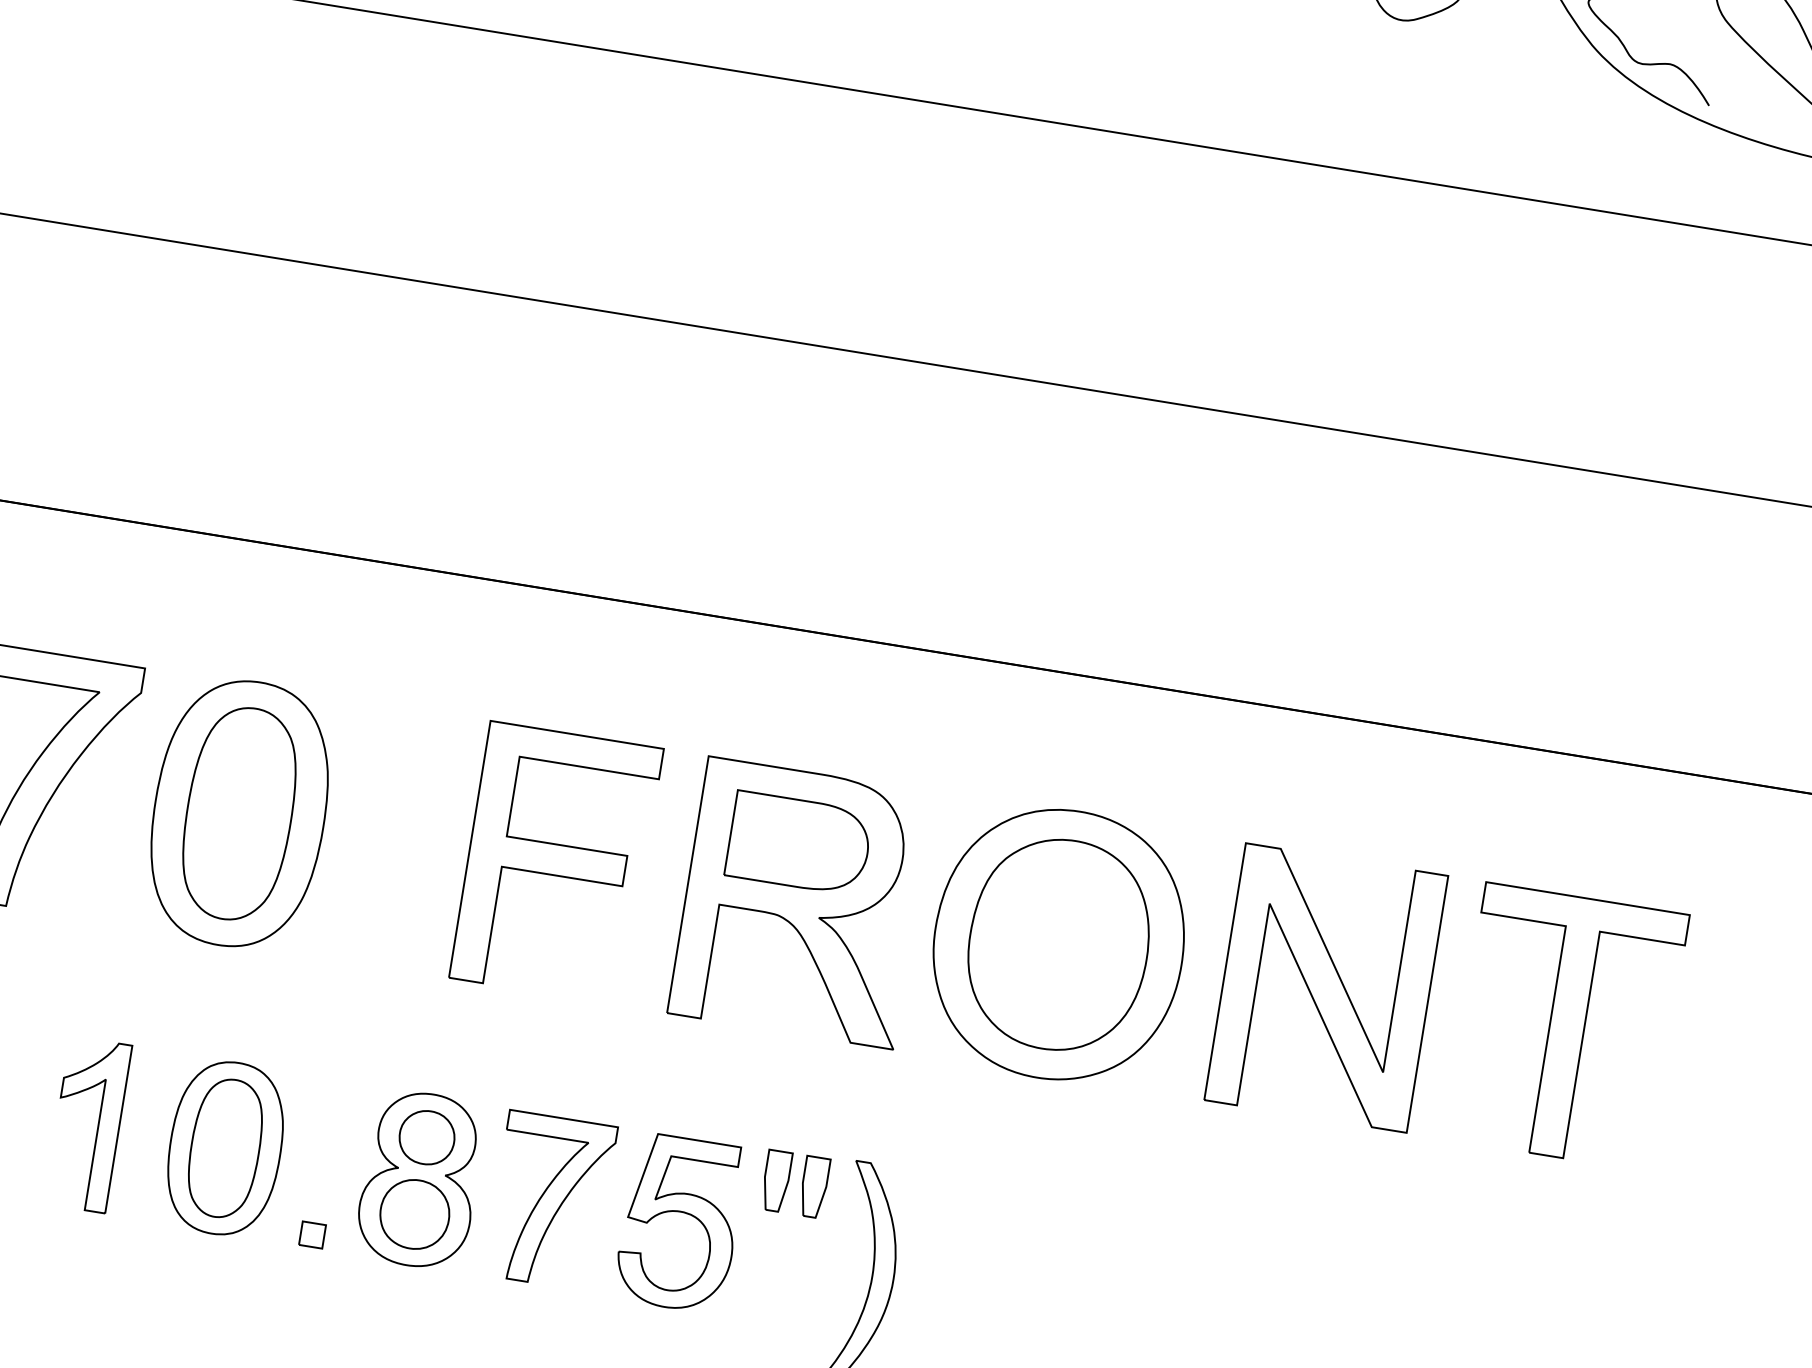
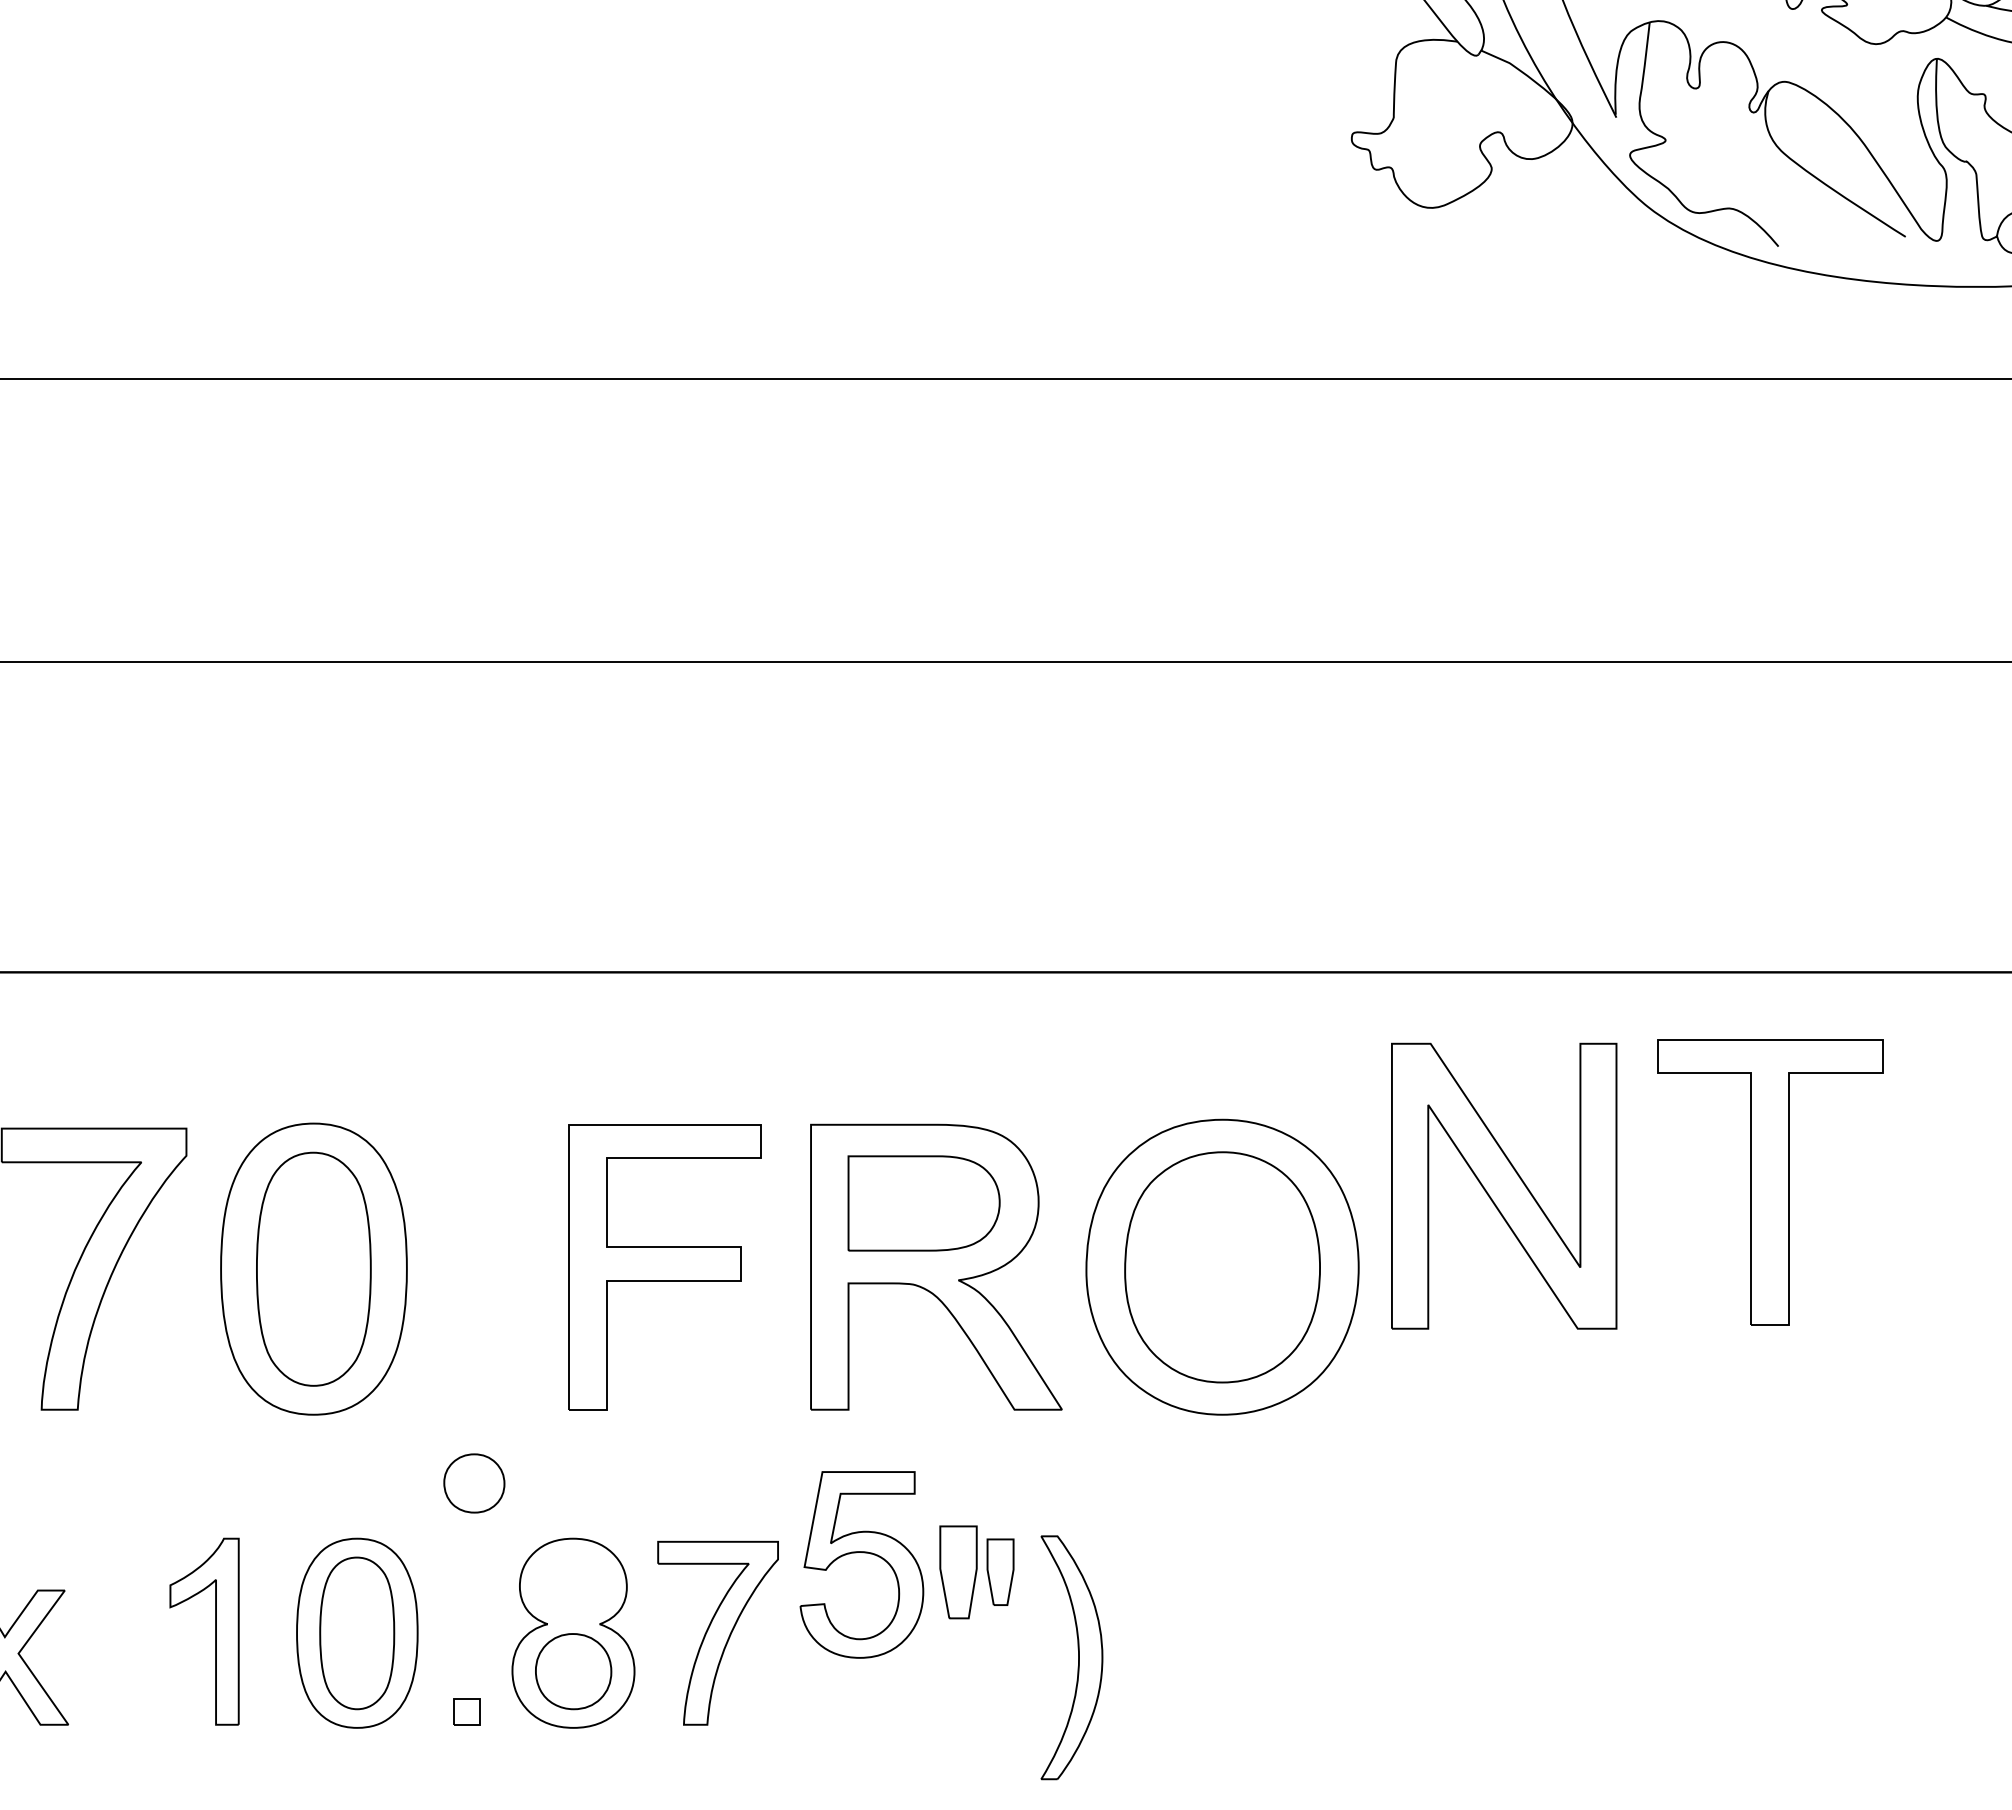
part: (1326, 987) -> (1504, 1185), moved
part: (1567, 1027) -> (1770, 1182), moved
part: (427, 1137) -> (474, 1483), moved
part: (776, 1180) -> (958, 1571), size x1.4
part: (683, 1213) -> (863, 1553), moved

